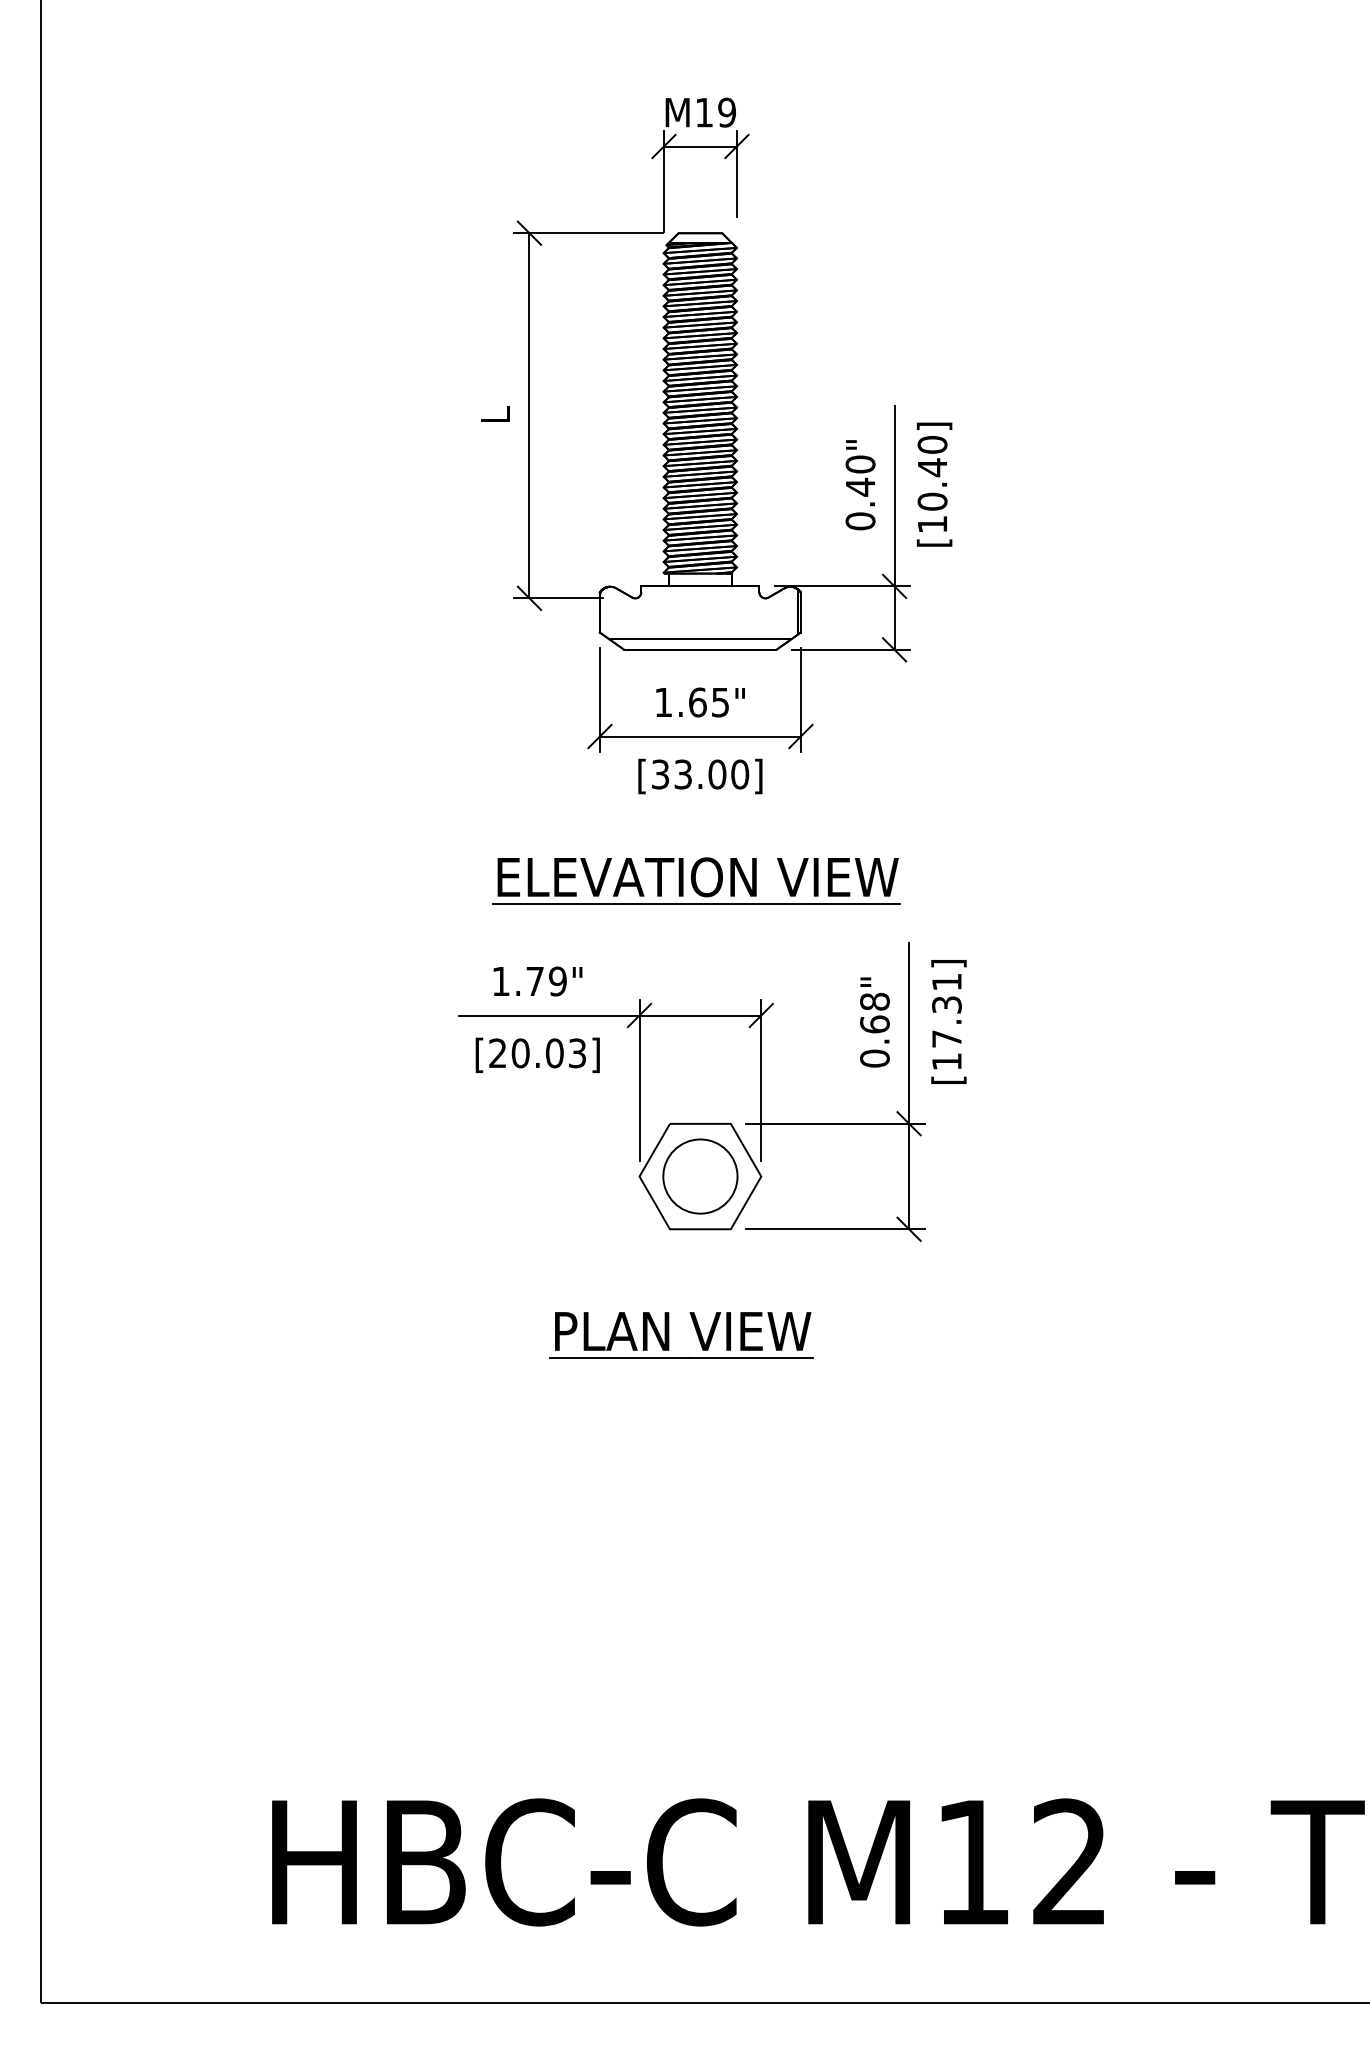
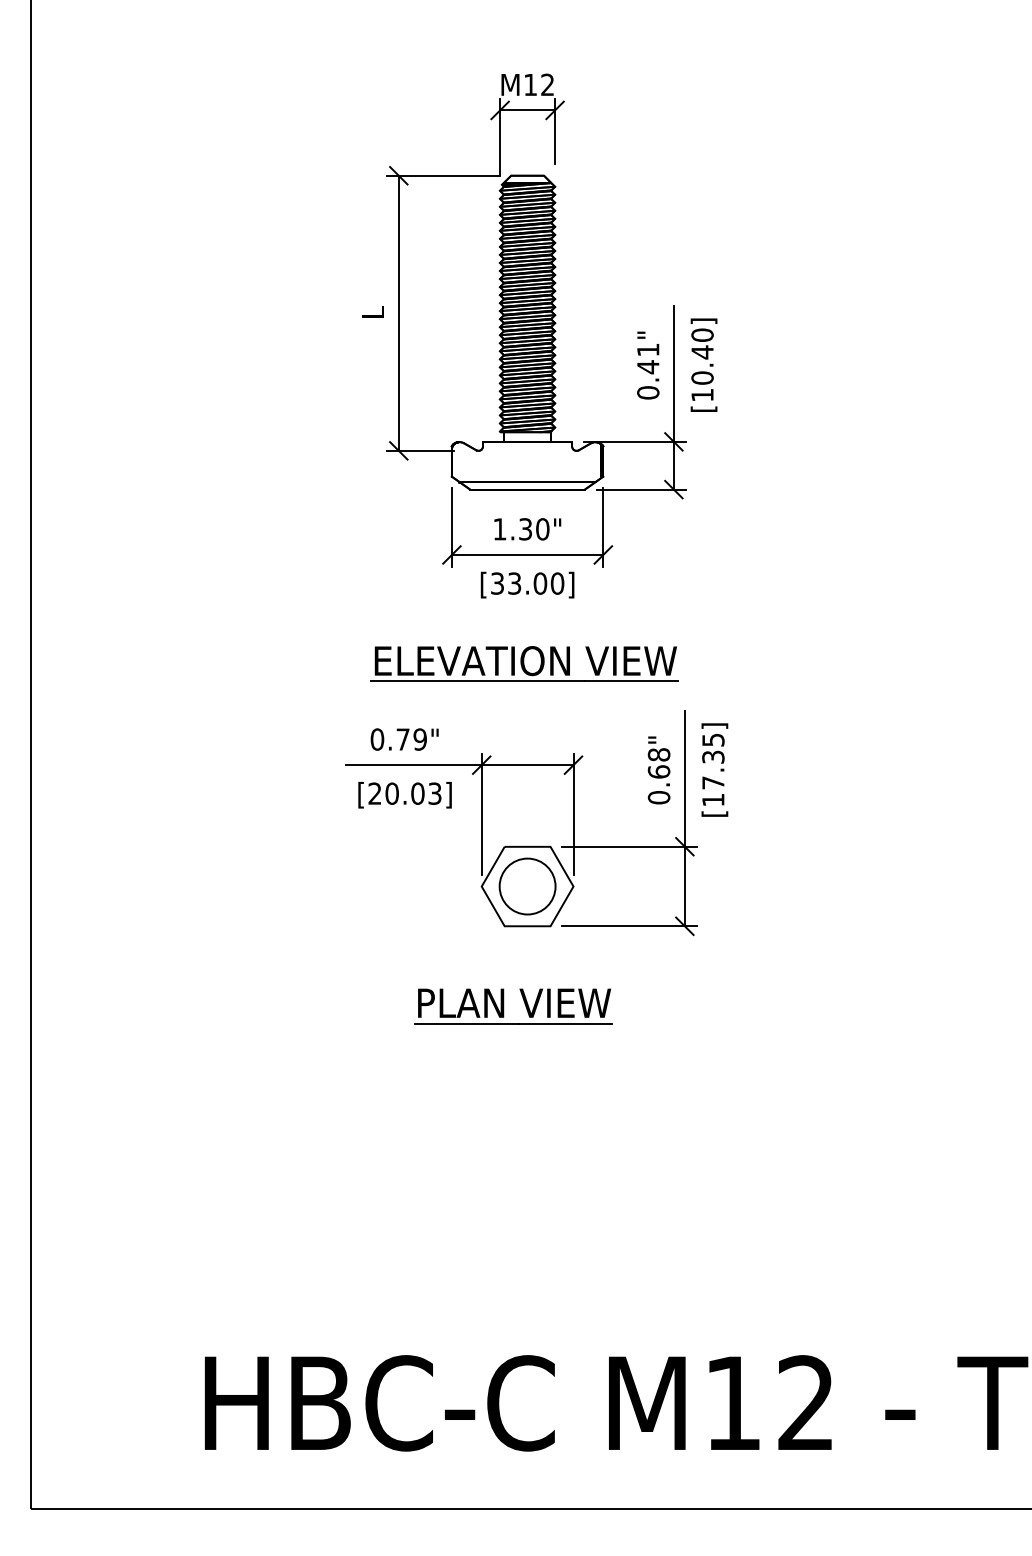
text: (726, 112) -> (547, 84), M19 -> M12
text: (860, 464) -> (648, 350), 0.40" -> 0.41"
text: (709, 702) -> (534, 529), 1.65" -> 1.30"
text: (501, 981) -> (377, 739), 1.79" -> 0.79"
text: (946, 982) -> (713, 740), [17.31] -> [17.35]

